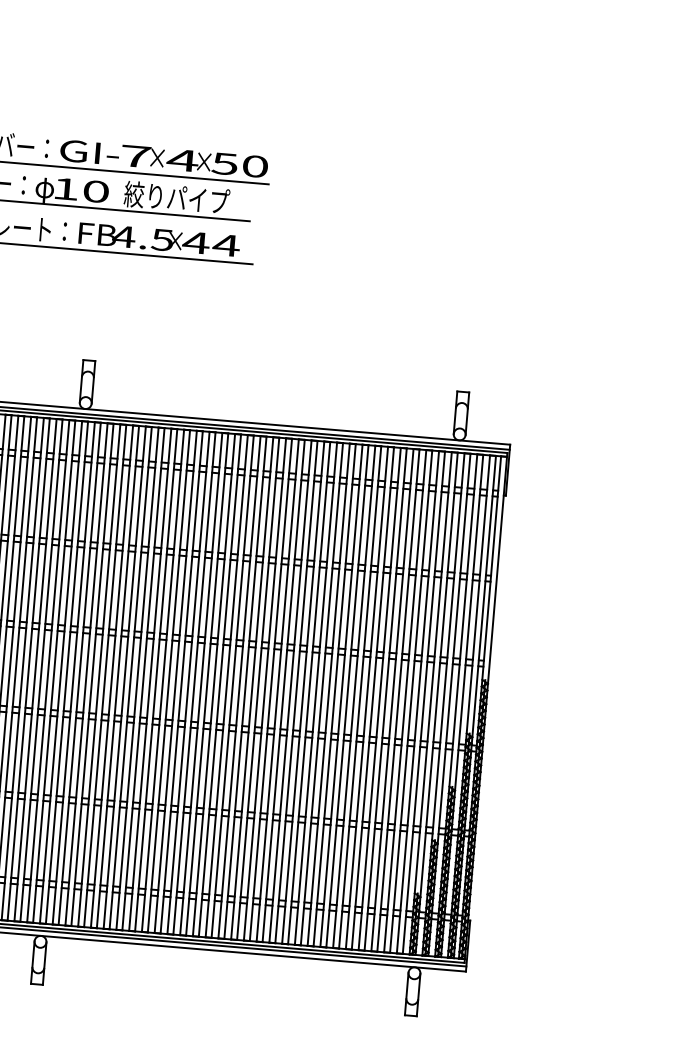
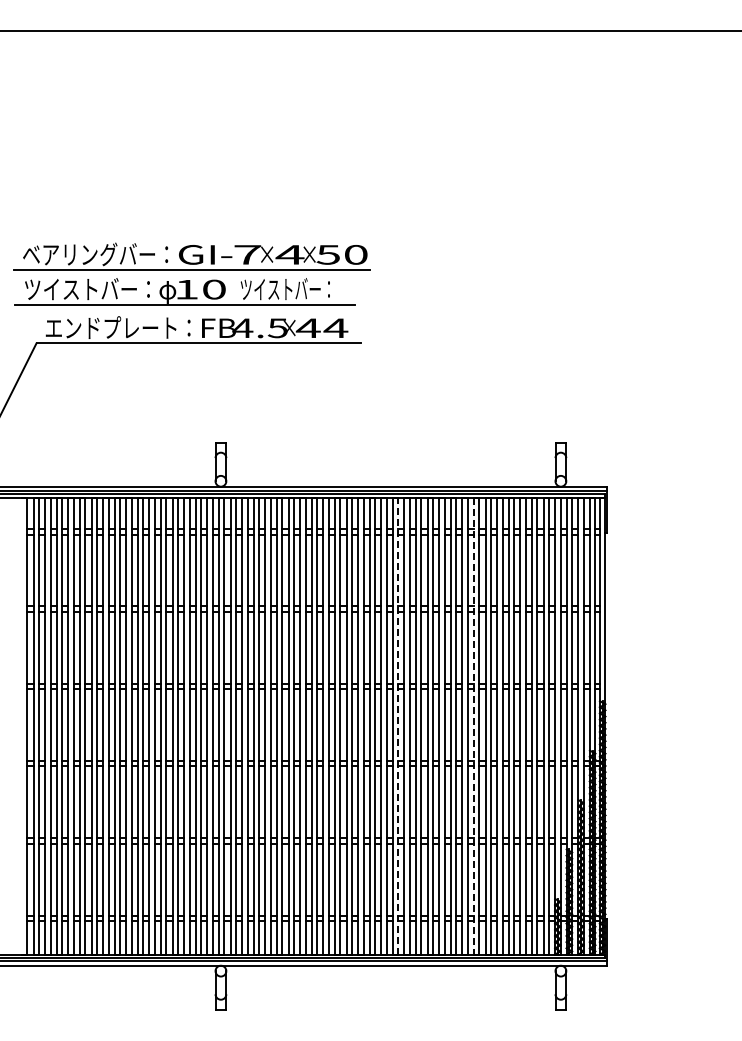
text: (176, 198) -> (287, 289), 絞りパイプ -> ツイストバー：
line: (258, 688) -> (398, 725), solid -> dashed
line: (340, 696) -> (473, 726), solid -> dashed

